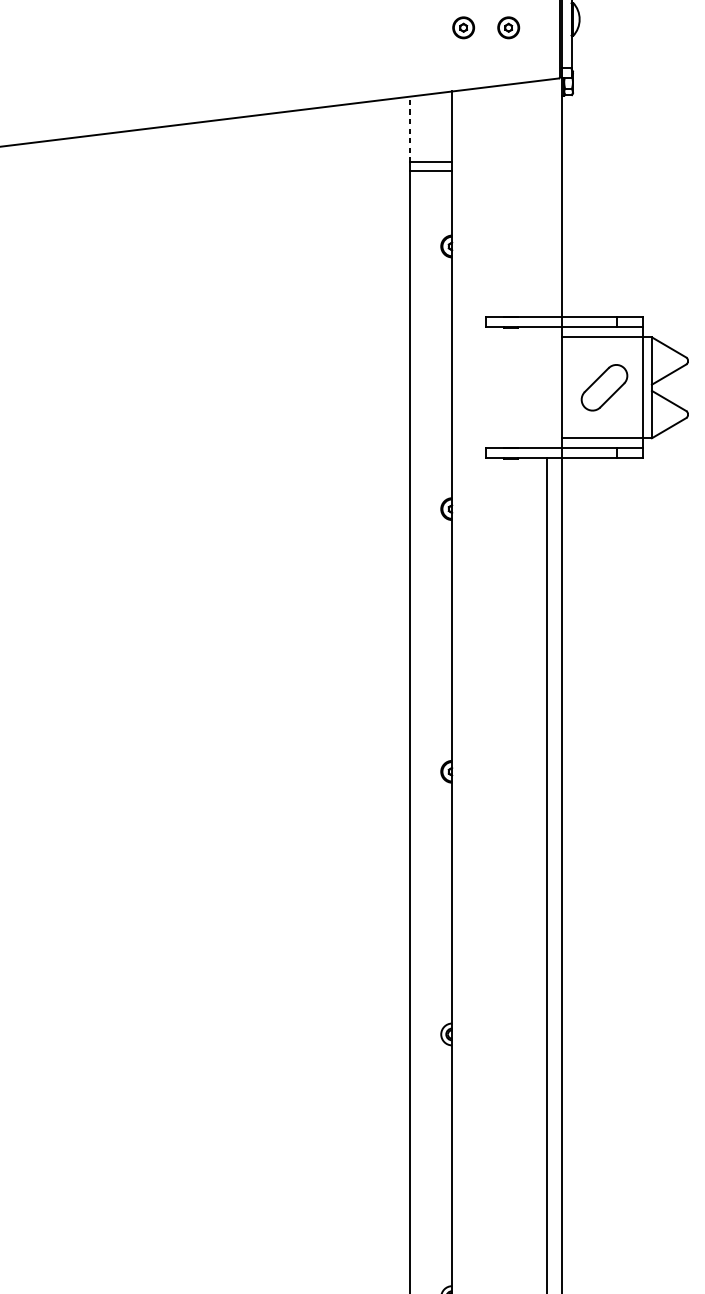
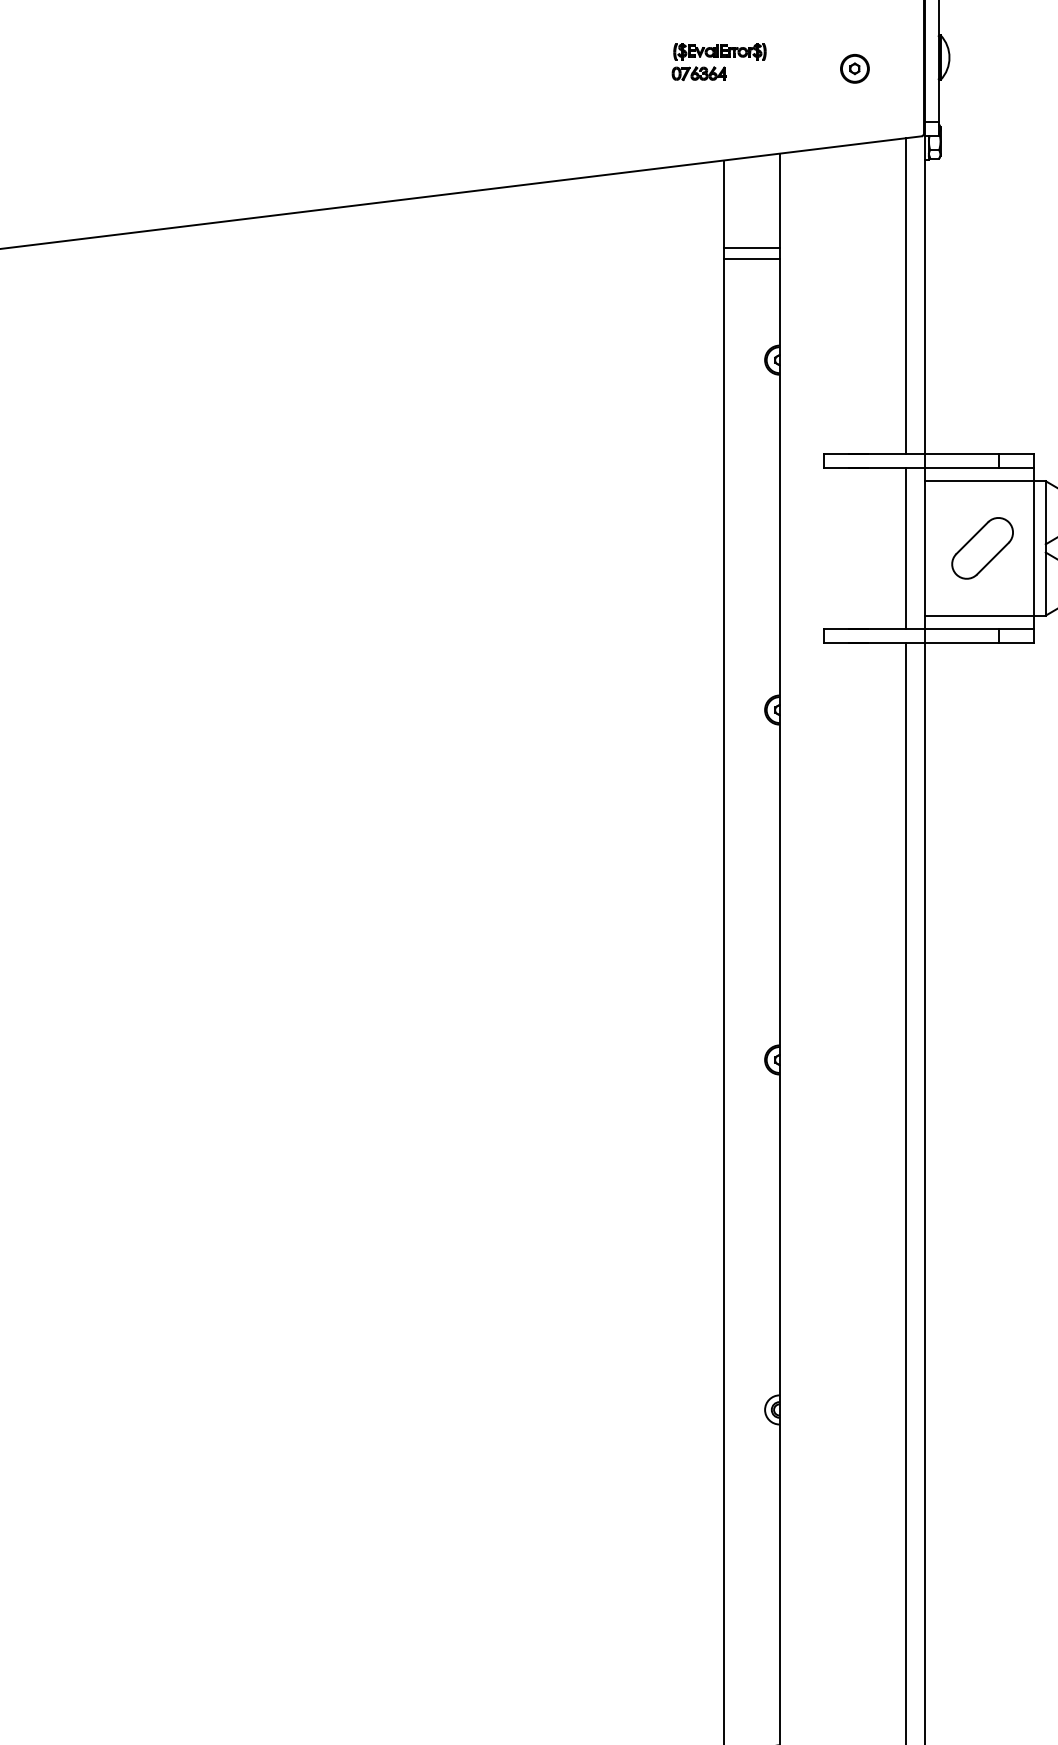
part: (406, 23) -> (718, 62), added
part: (463, 27) -> (794, 68), removed
line: (410, 129) -> (723, 204), dashed -> solid
line: (546, 198) -> (905, 296), added
line: (546, 387) -> (905, 548), added

